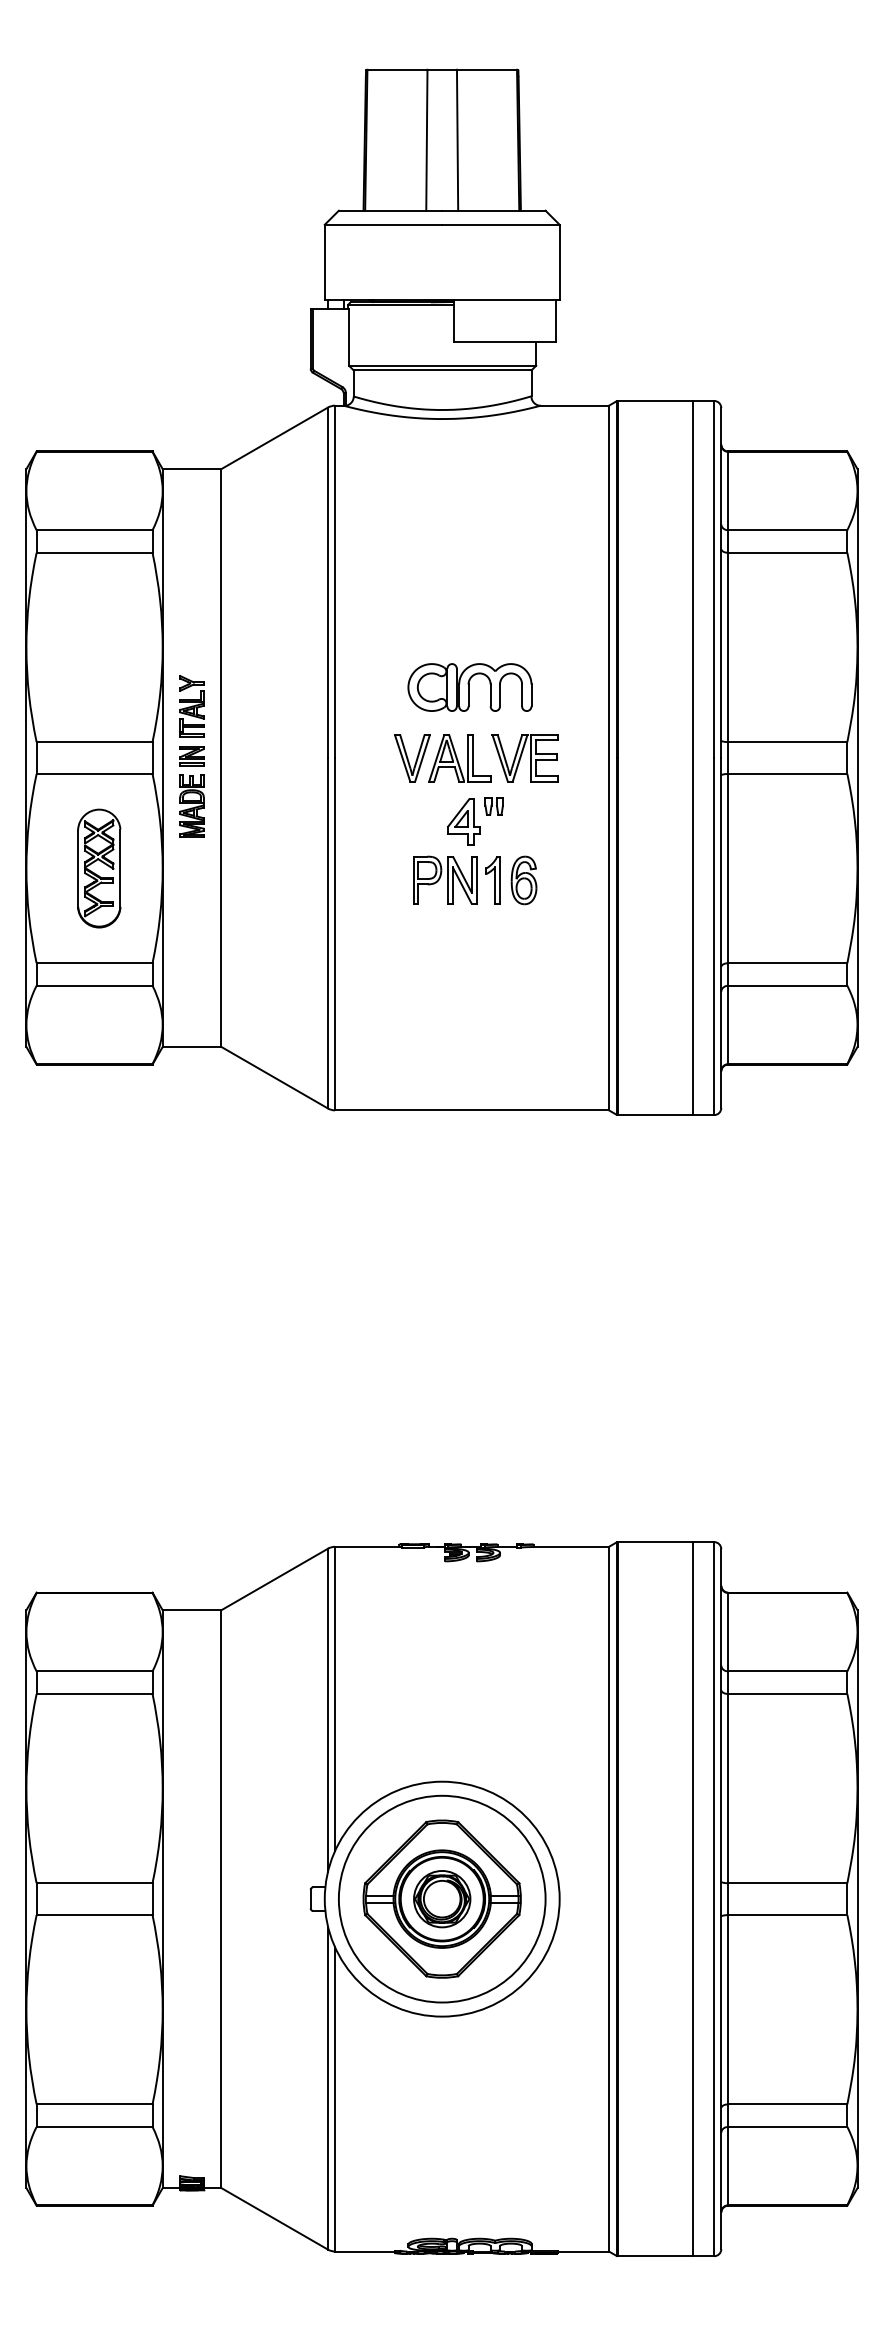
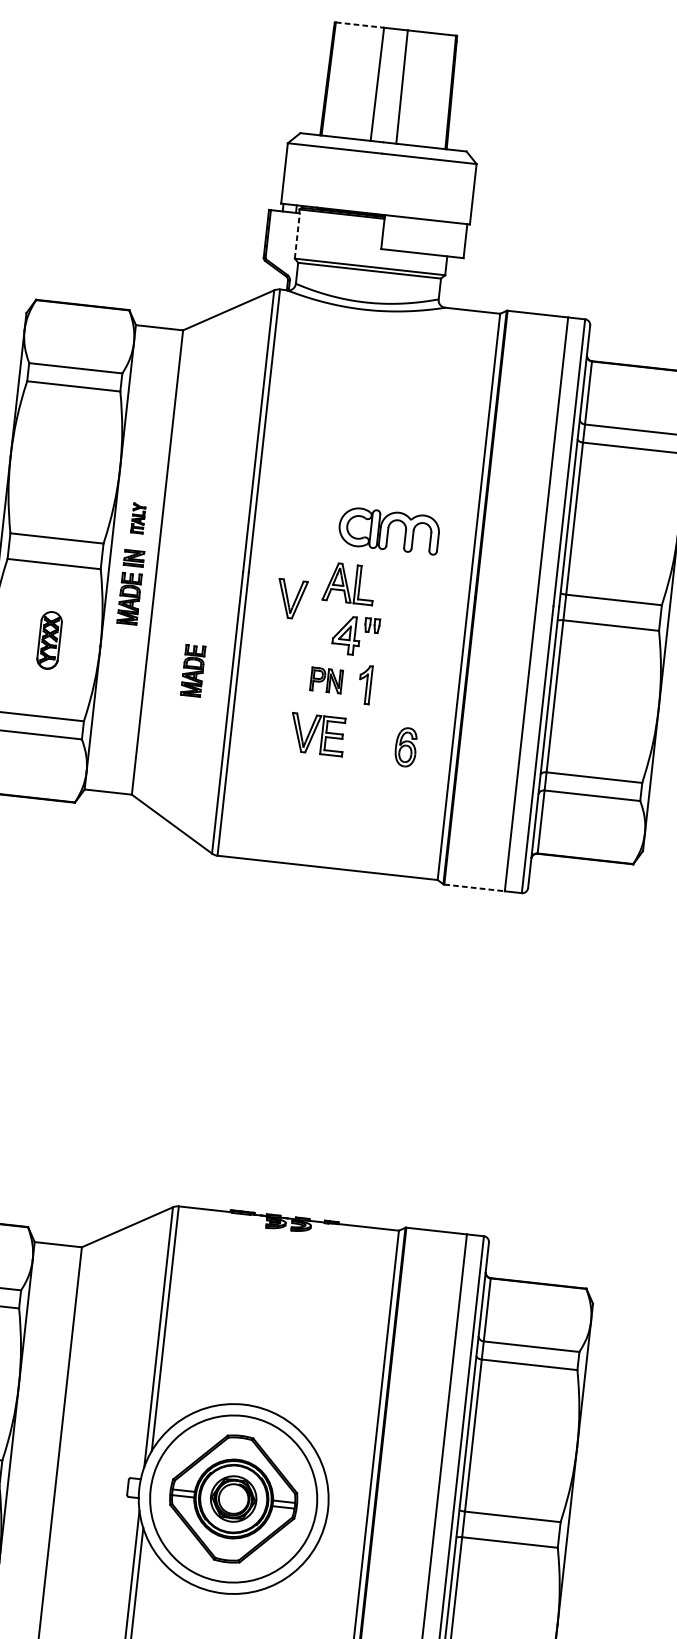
line: (397, 69) -> (360, 24), solid -> dashed
line: (349, 337) -> (297, 235), solid -> dashed
part: (469, 687) -> (388, 530), moved
part: (191, 706) -> (138, 518), size x0.6
part: (412, 758) -> (291, 599), moved
part: (524, 758) -> (316, 735), moved
part: (99, 868) -> (49, 640), size x0.6
part: (445, 879) -> (326, 680), size x0.6
part: (523, 880) -> (405, 747), moved
part: (279, 885) -> (192, 670), added
line: (655, 1115) -> (474, 888), solid -> dashed

